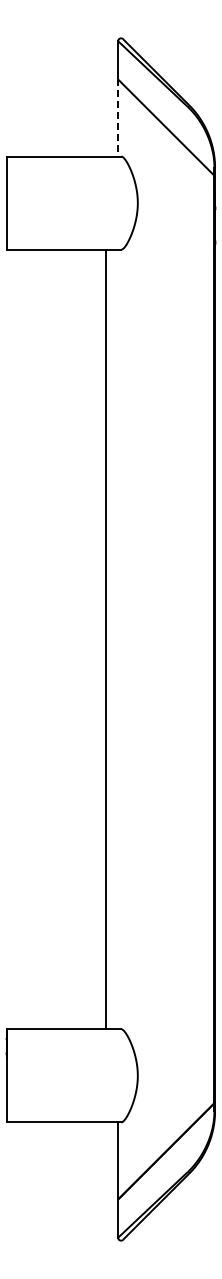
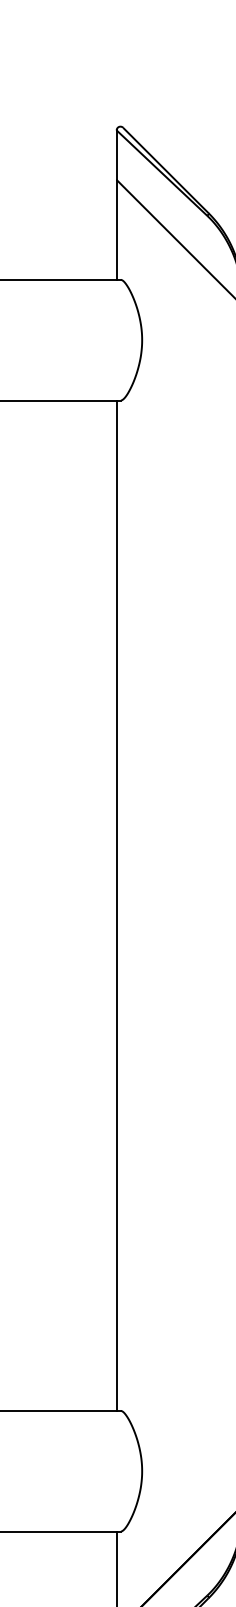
line: (118, 118) -> (117, 230), dashed -> solid
line: (106, 639) -> (117, 905), moved

